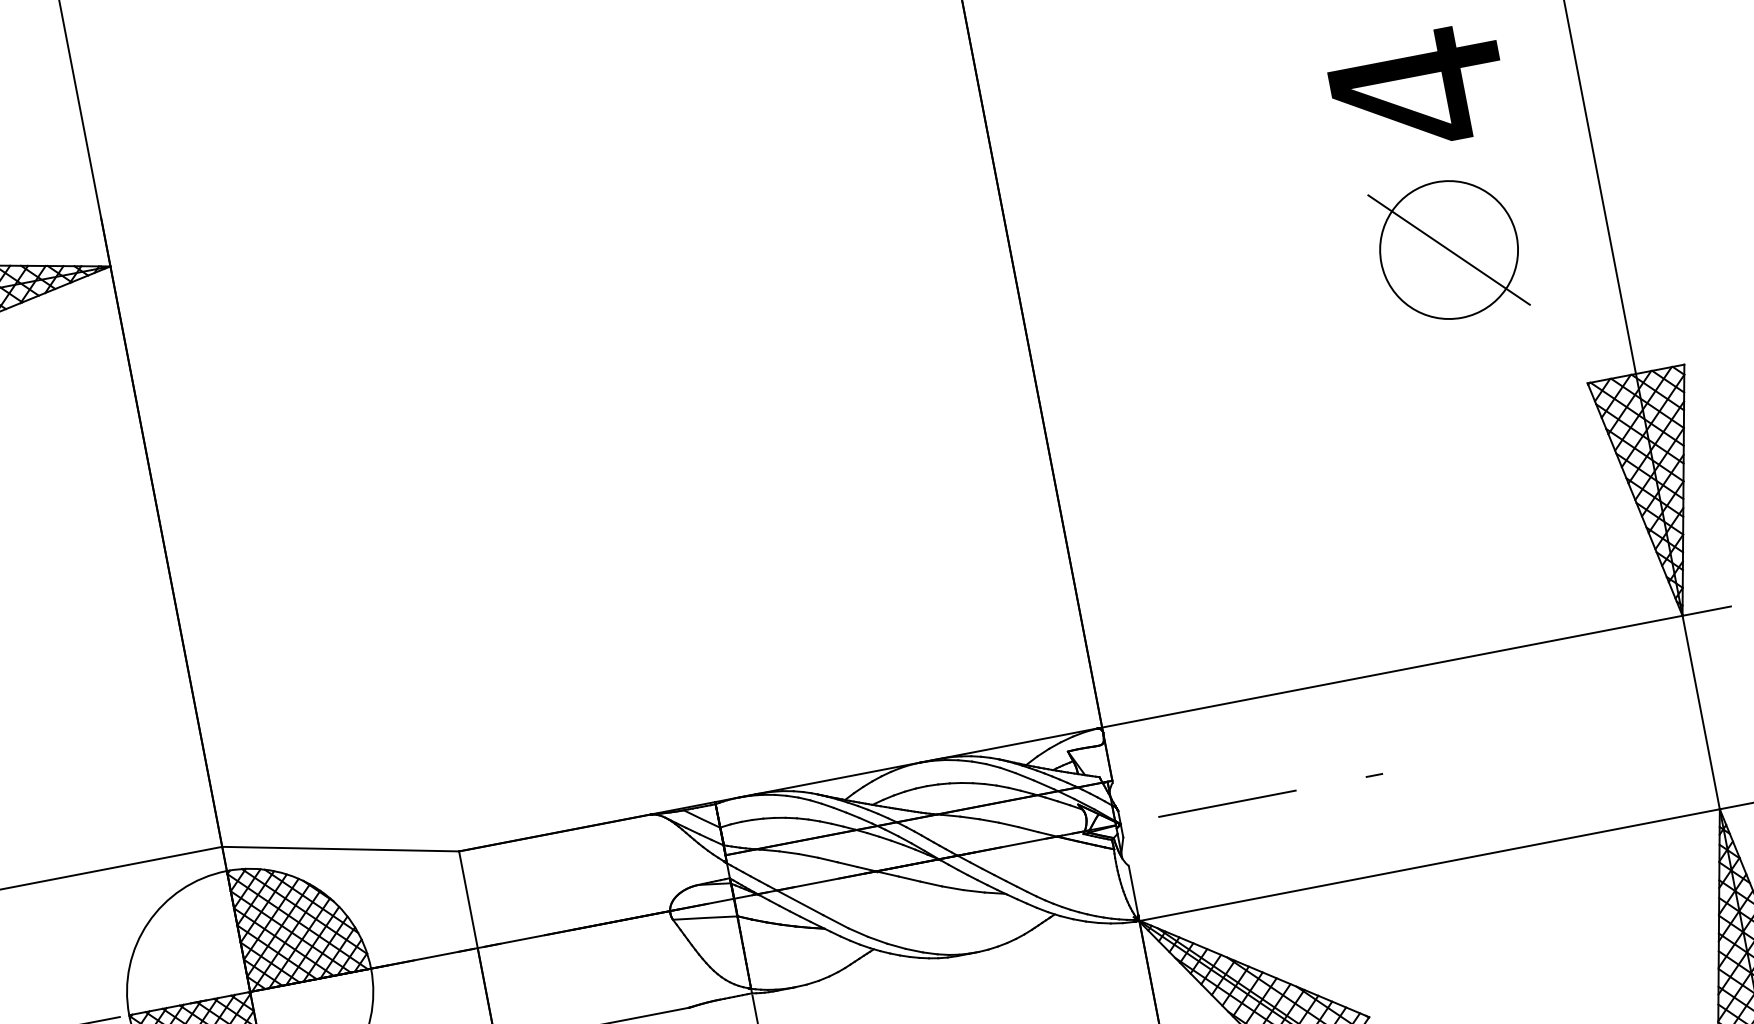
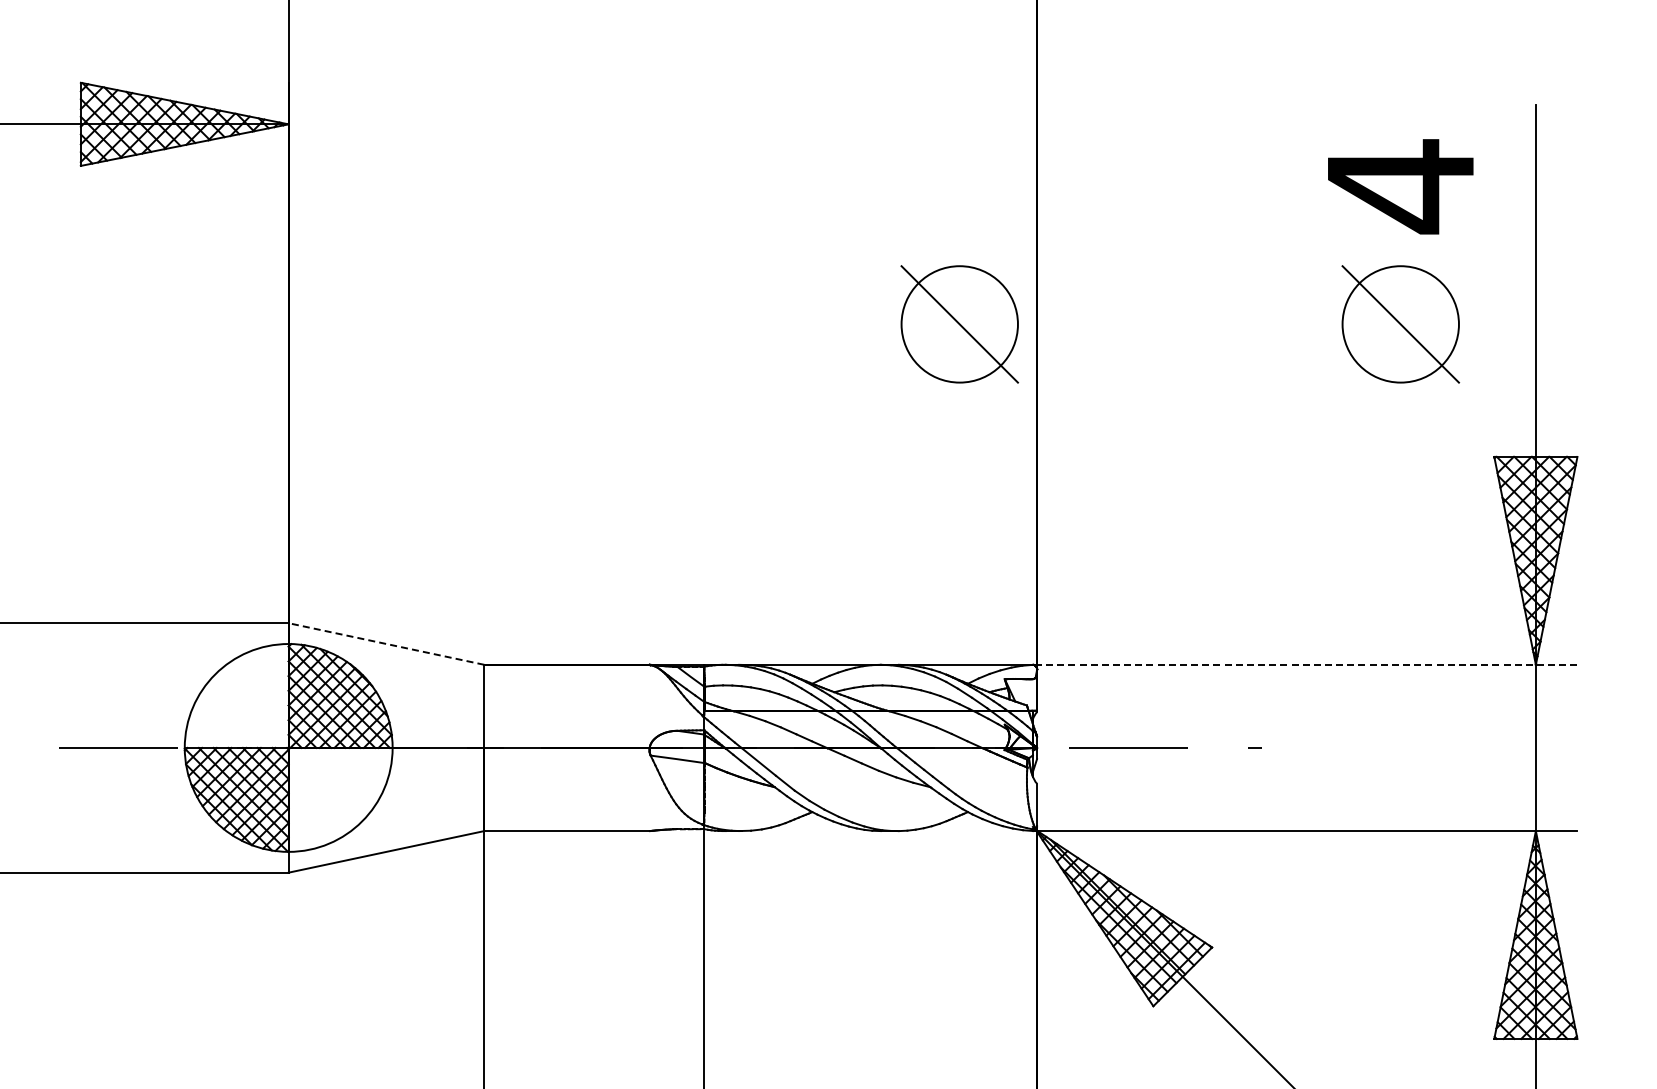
part: (935, 349) -> (959, 324), added
line: (1413, 667) -> (1304, 664), solid -> dashed
line: (340, 849) -> (386, 644), solid -> dashed

